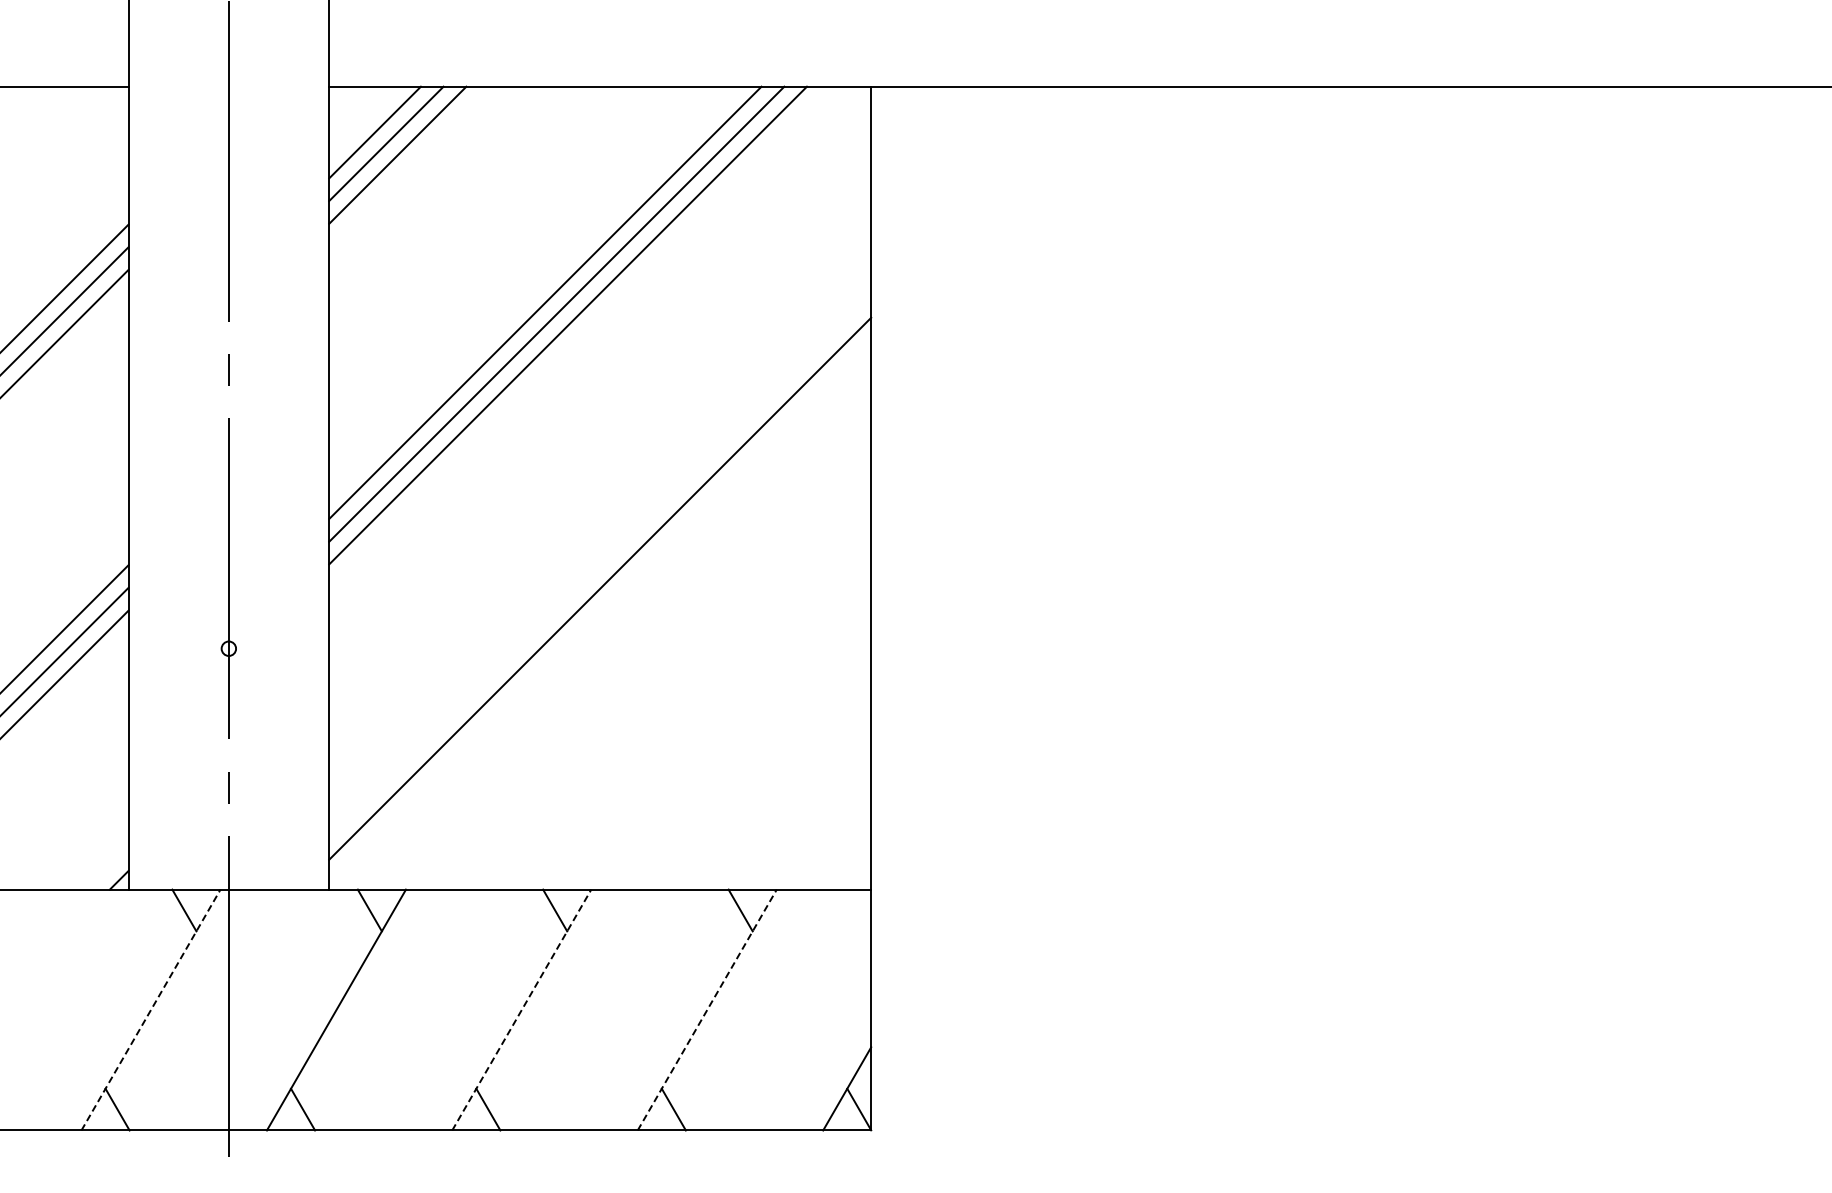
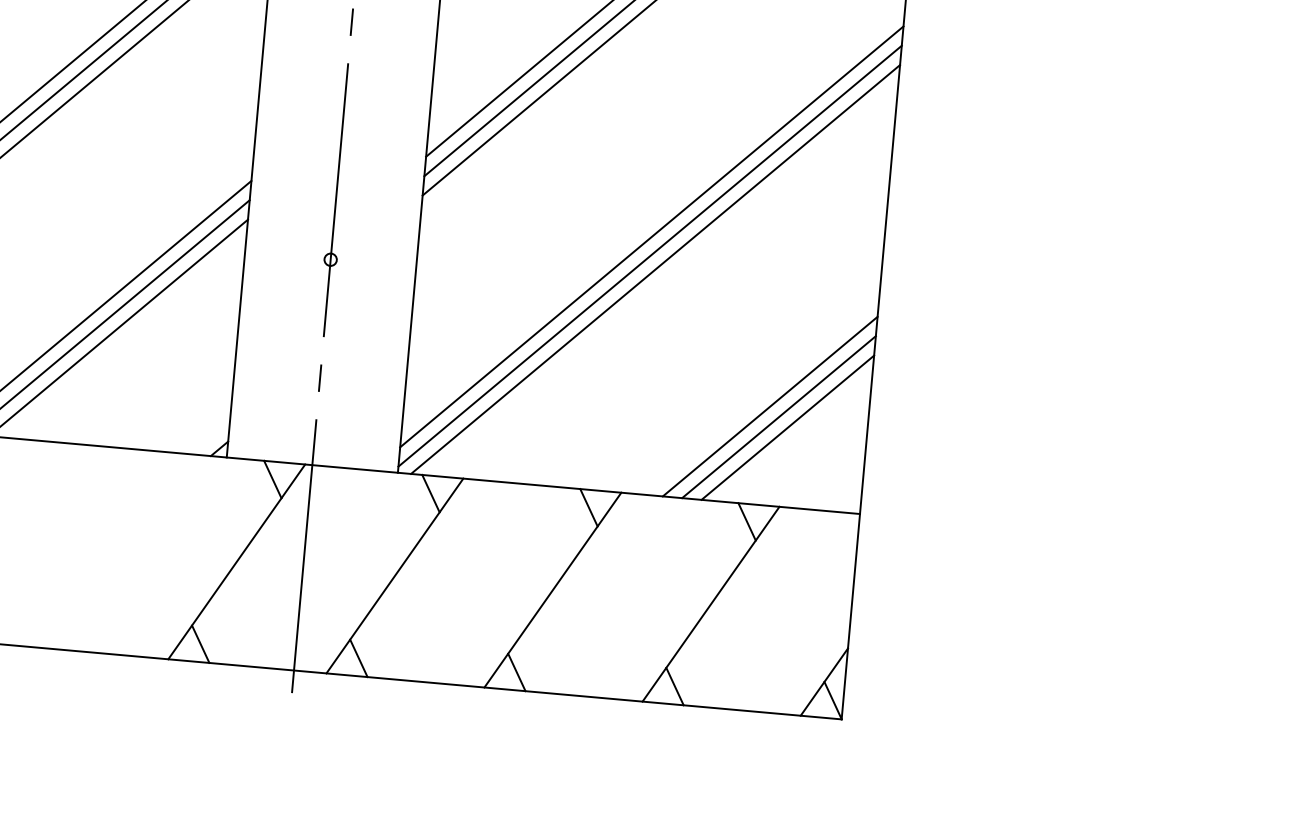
line: (600, 611) -> (650, 256), added
line: (607, 626) -> (655, 269), added
line: (755, 773) -> (770, 406), added
line: (766, 785) -> (778, 417), added
line: (778, 796) -> (788, 427), added
line: (151, 1009) -> (237, 561), dashed -> solid
line: (522, 1009) -> (553, 589), dashed -> solid
line: (707, 1009) -> (711, 603), dashed -> solid

